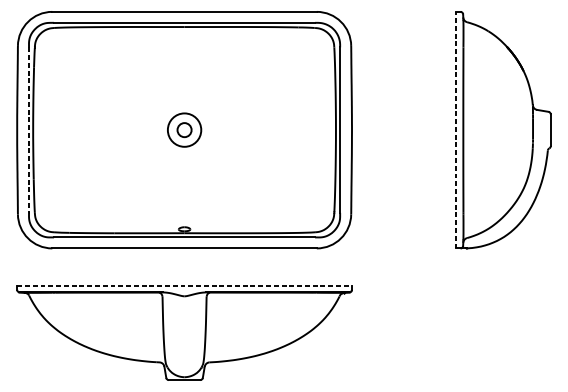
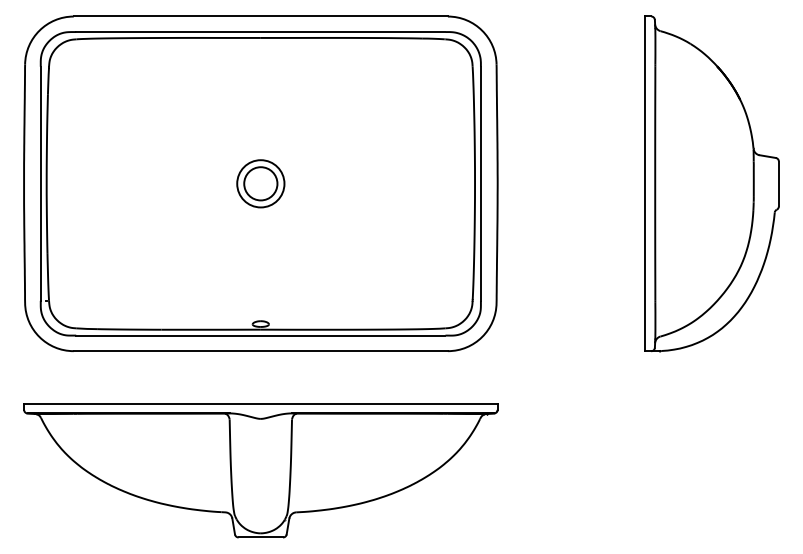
circle: (184, 129) -> (260, 183), size x1.67
line: (456, 129) -> (645, 183), dashed -> solid
line: (28, 130) -> (40, 184), dashed -> solid
line: (184, 285) -> (260, 403), dashed -> solid

